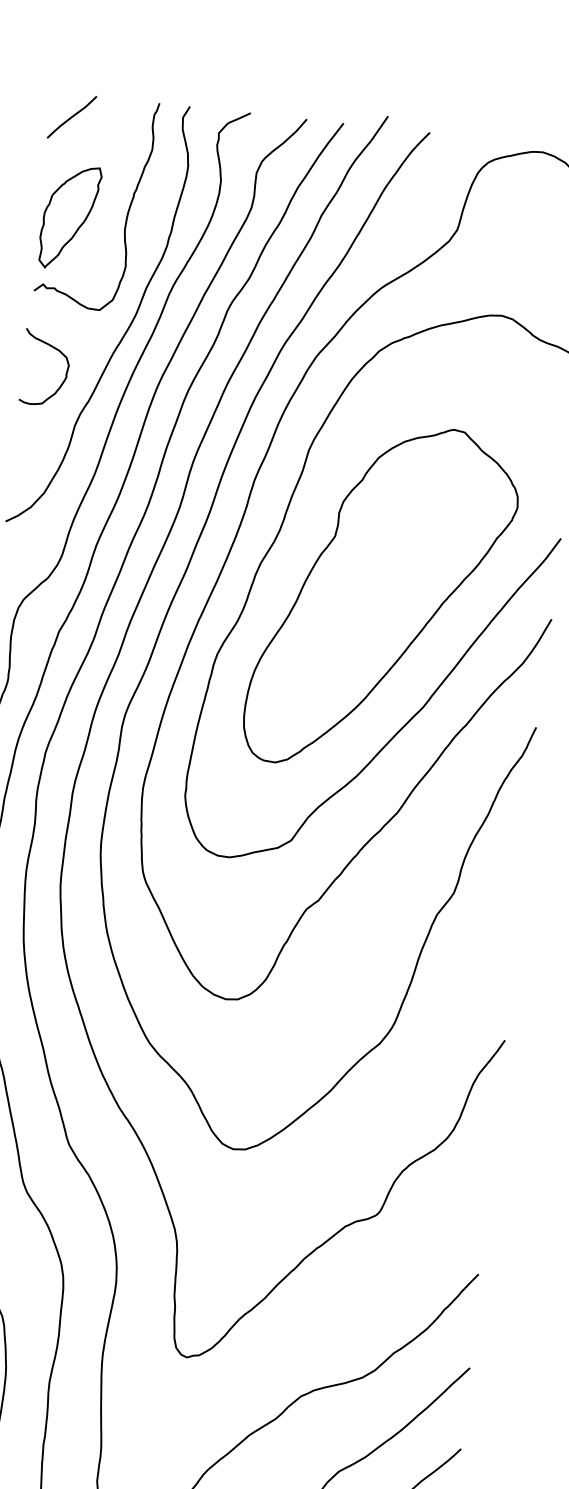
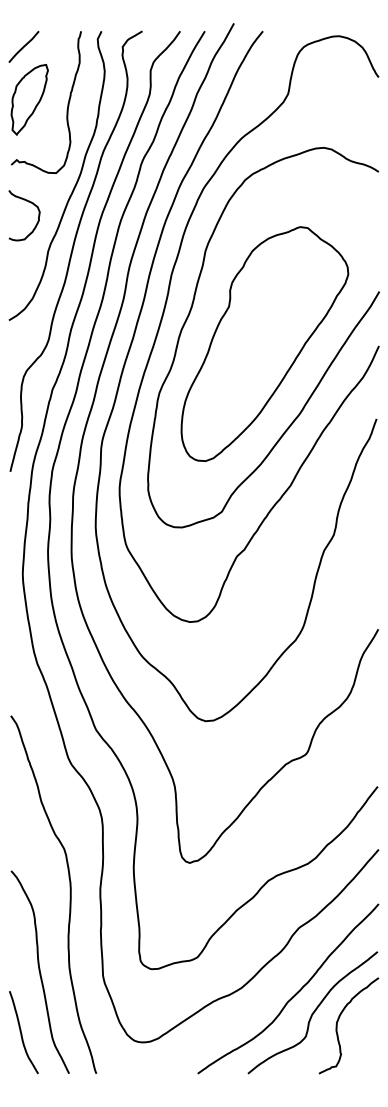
part: (69, 217) -> (29, 99), moved

